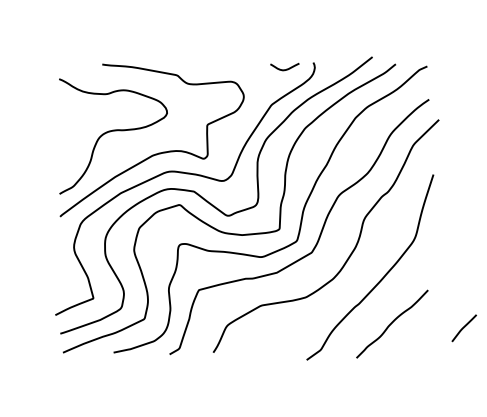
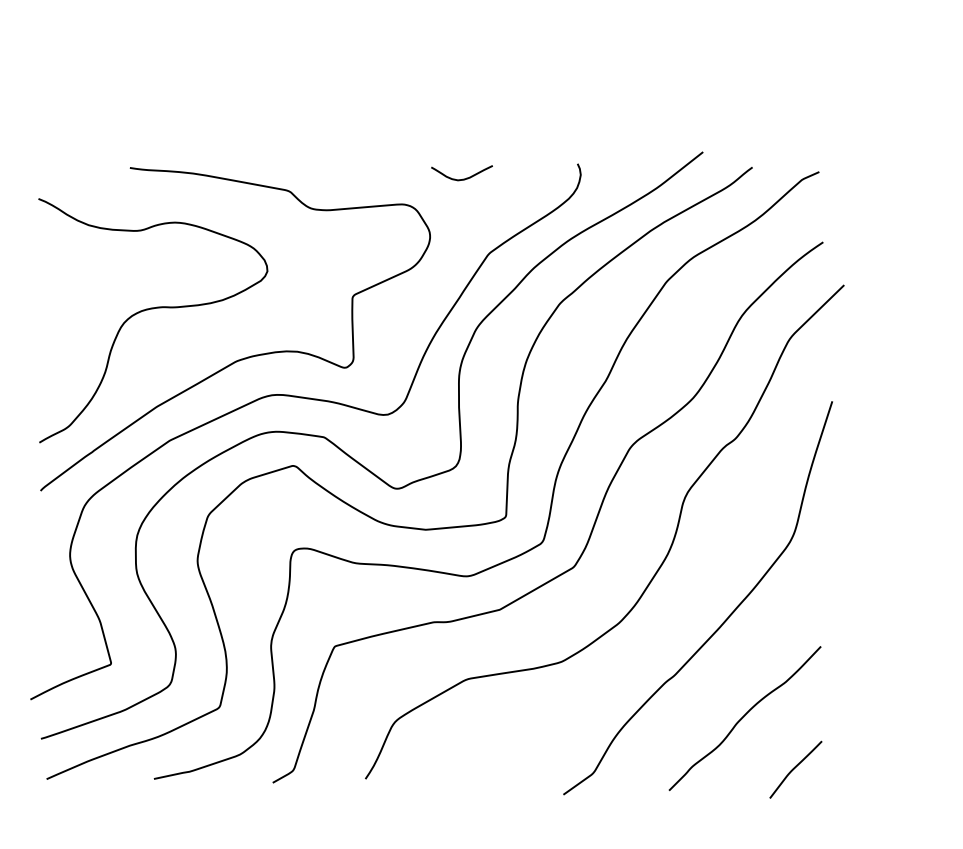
curve: (286, 68) -> (465, 176), moved
line: (463, 328) -> (794, 770), moved

